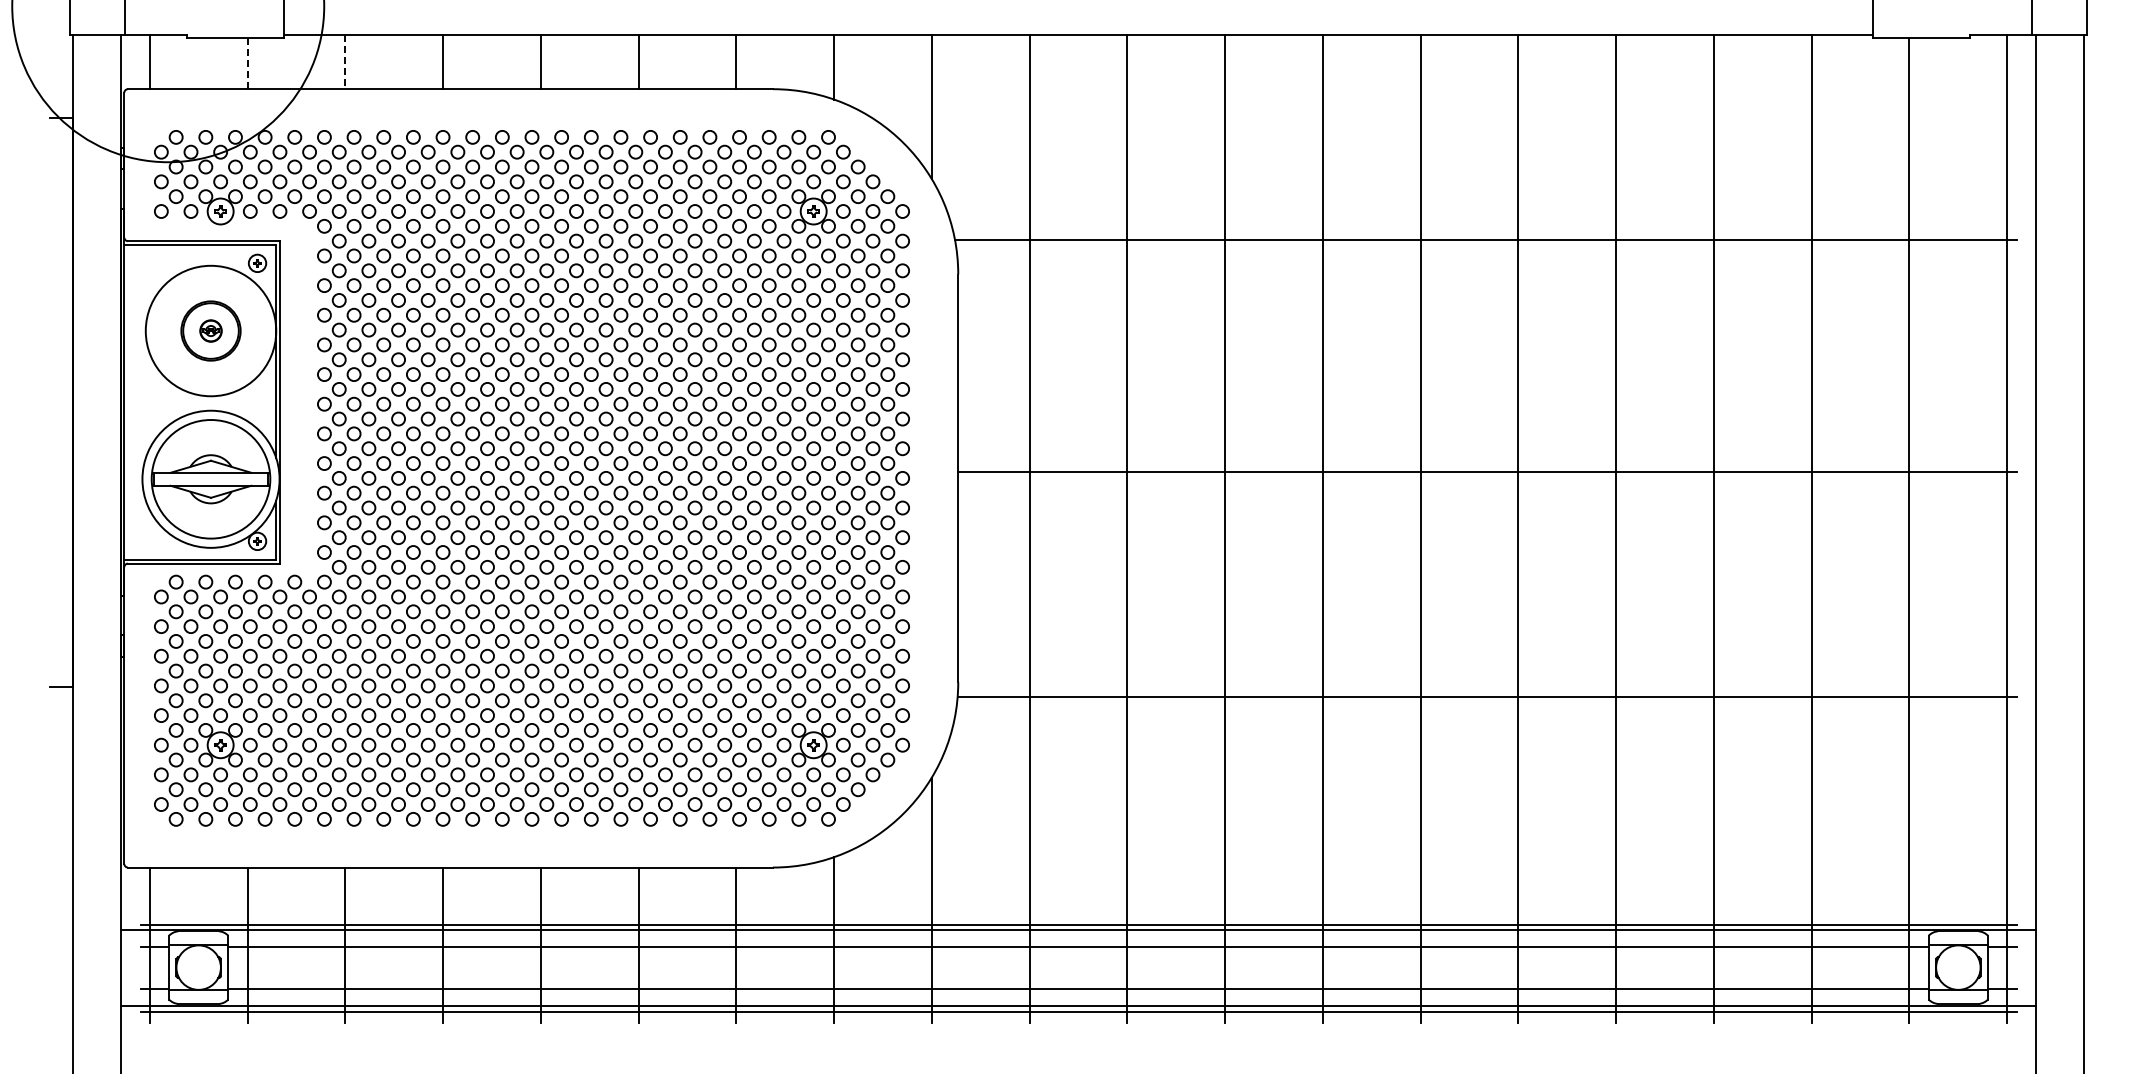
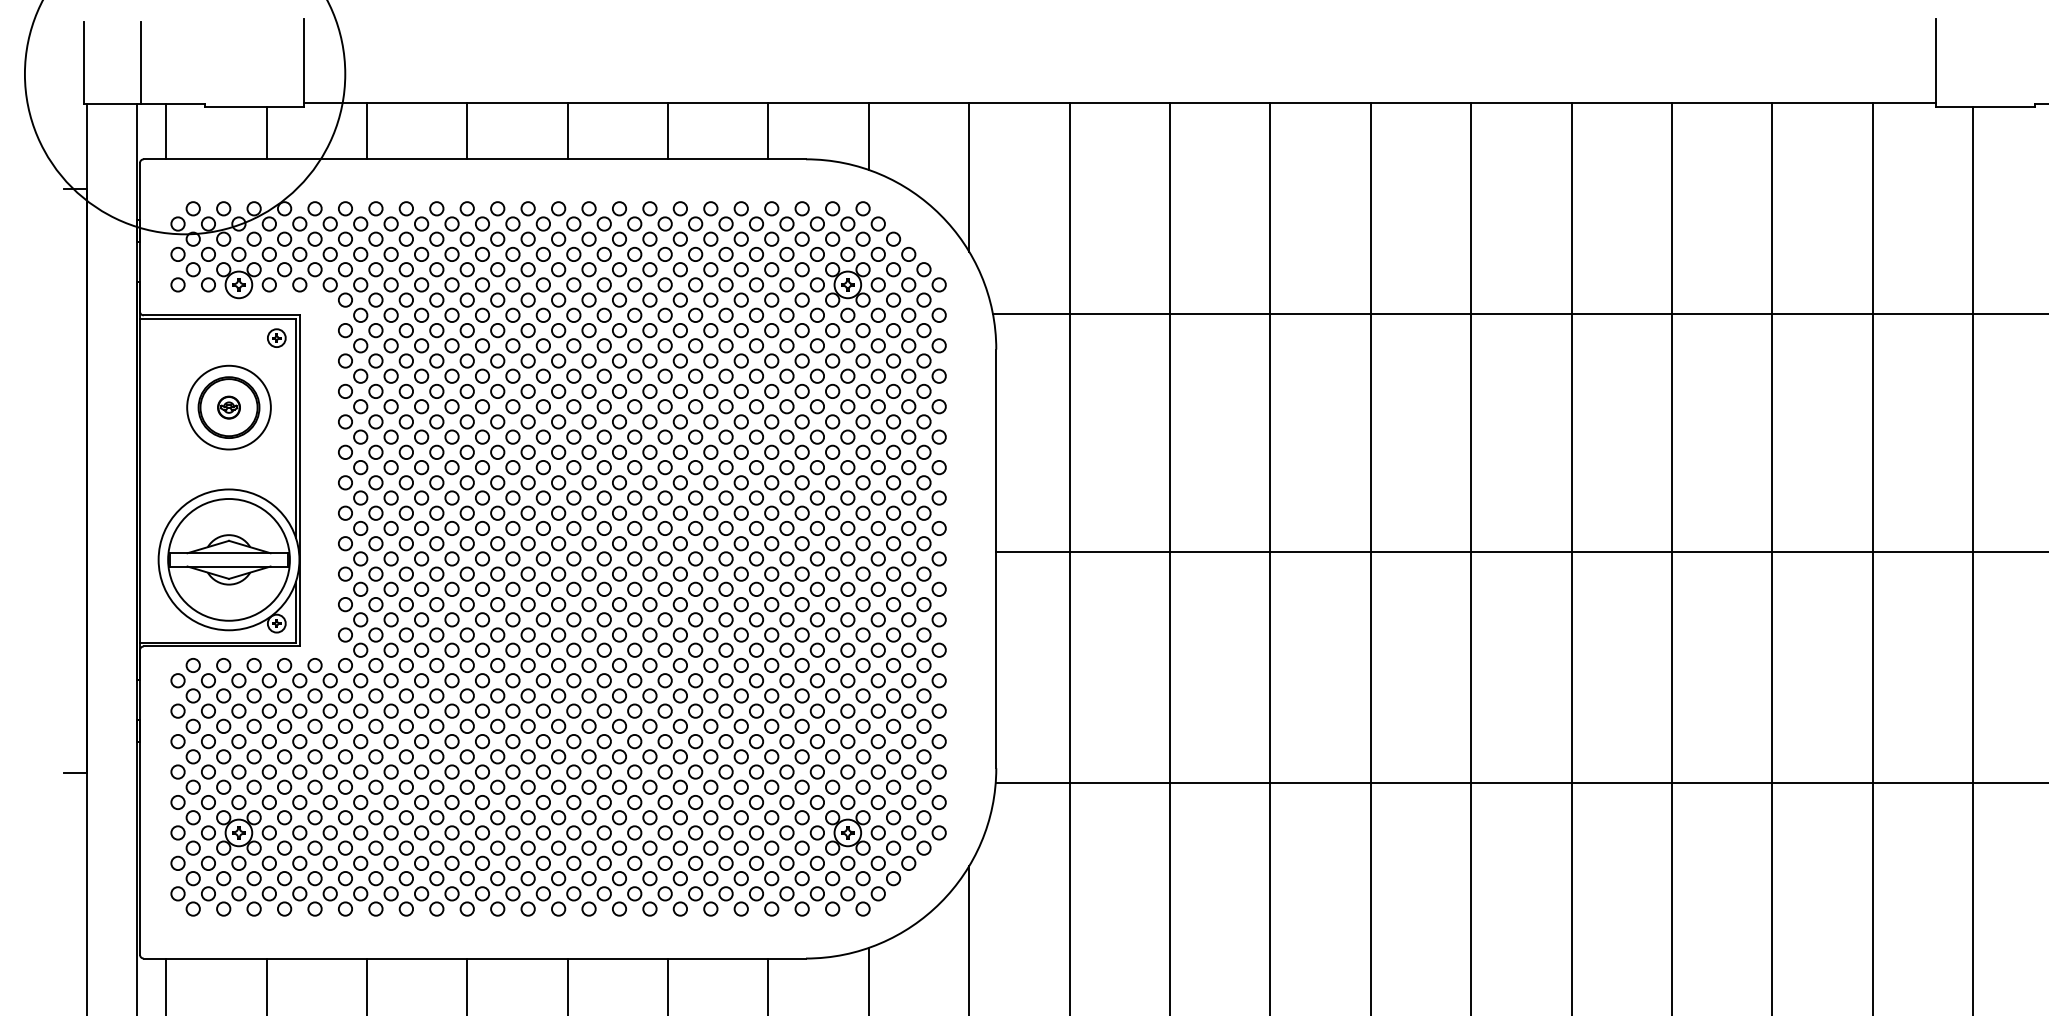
line: (345, 62) -> (367, 131), dashed -> solid
line: (247, 64) -> (266, 133), dashed -> solid
circle: (210, 330) -> (228, 407), size x0.62

